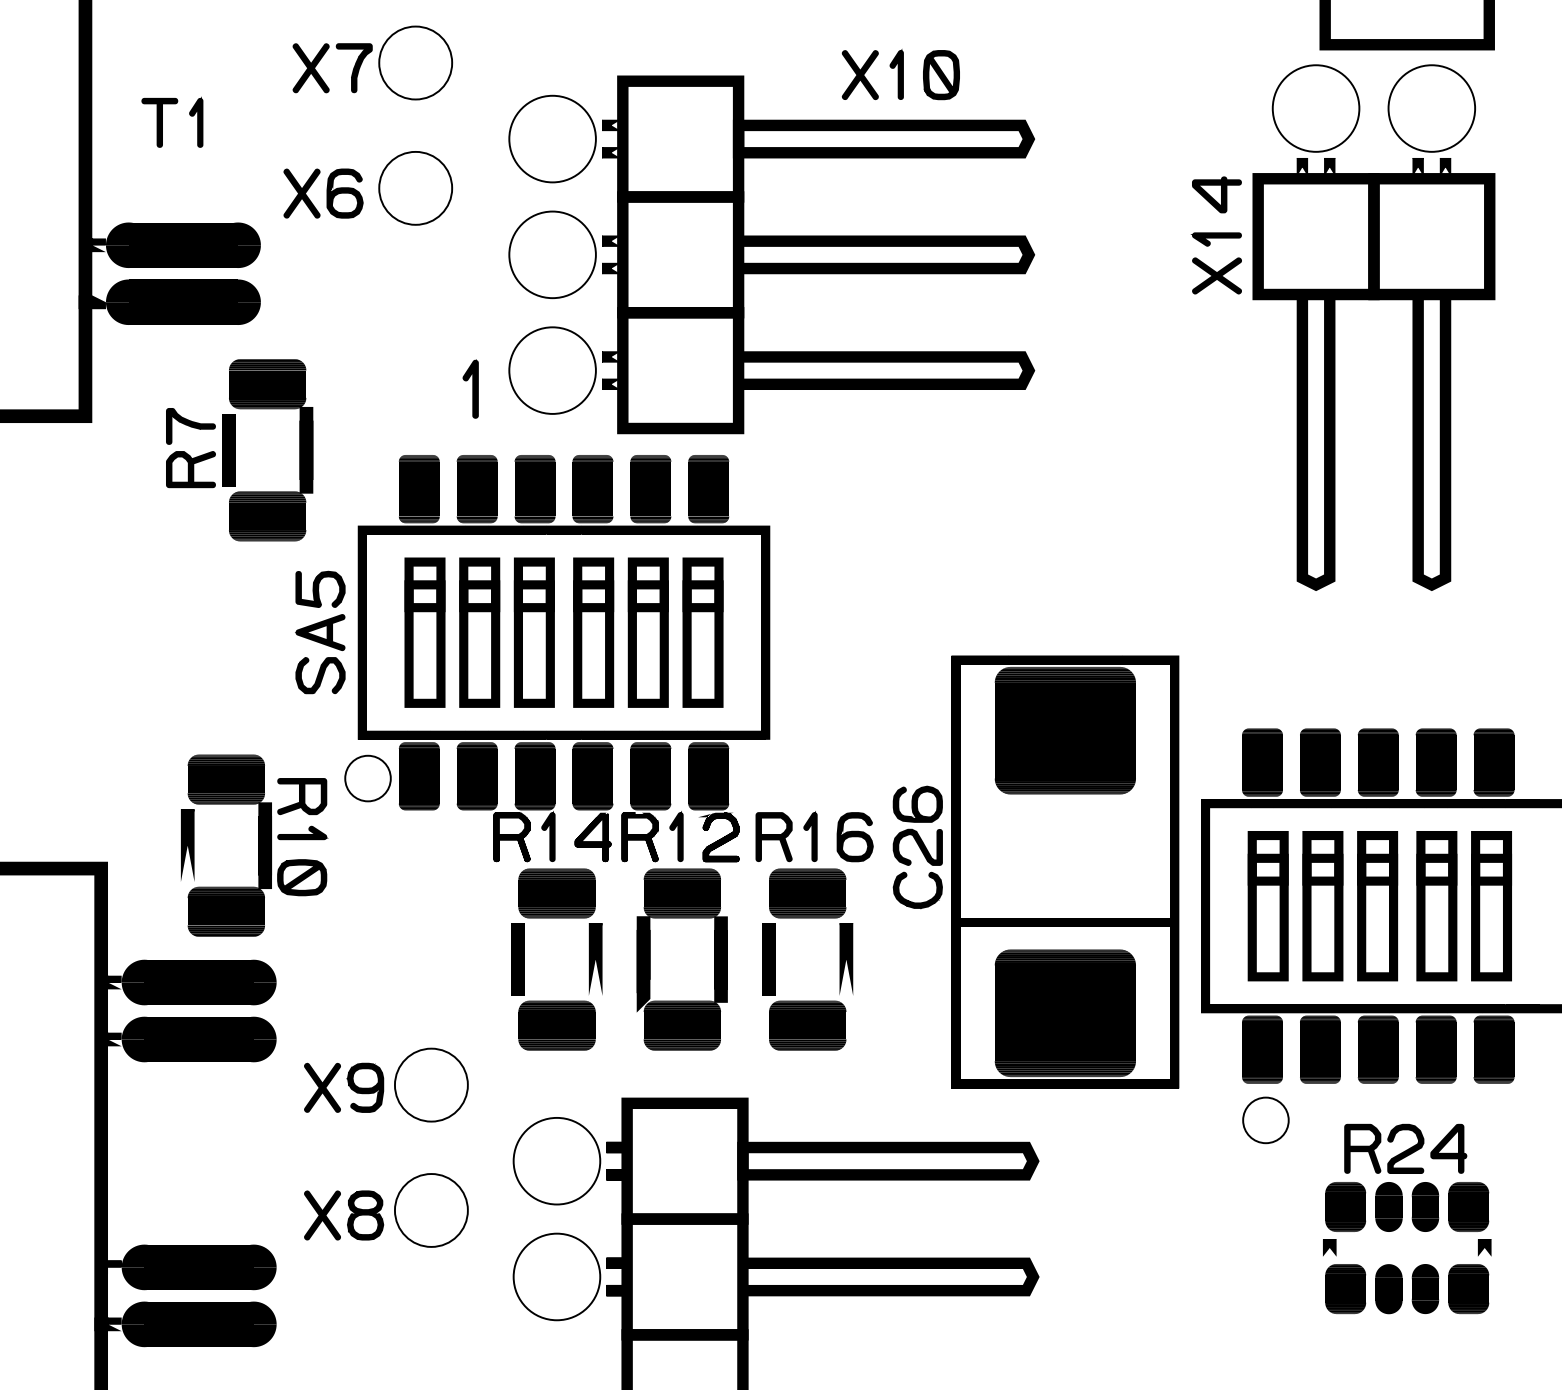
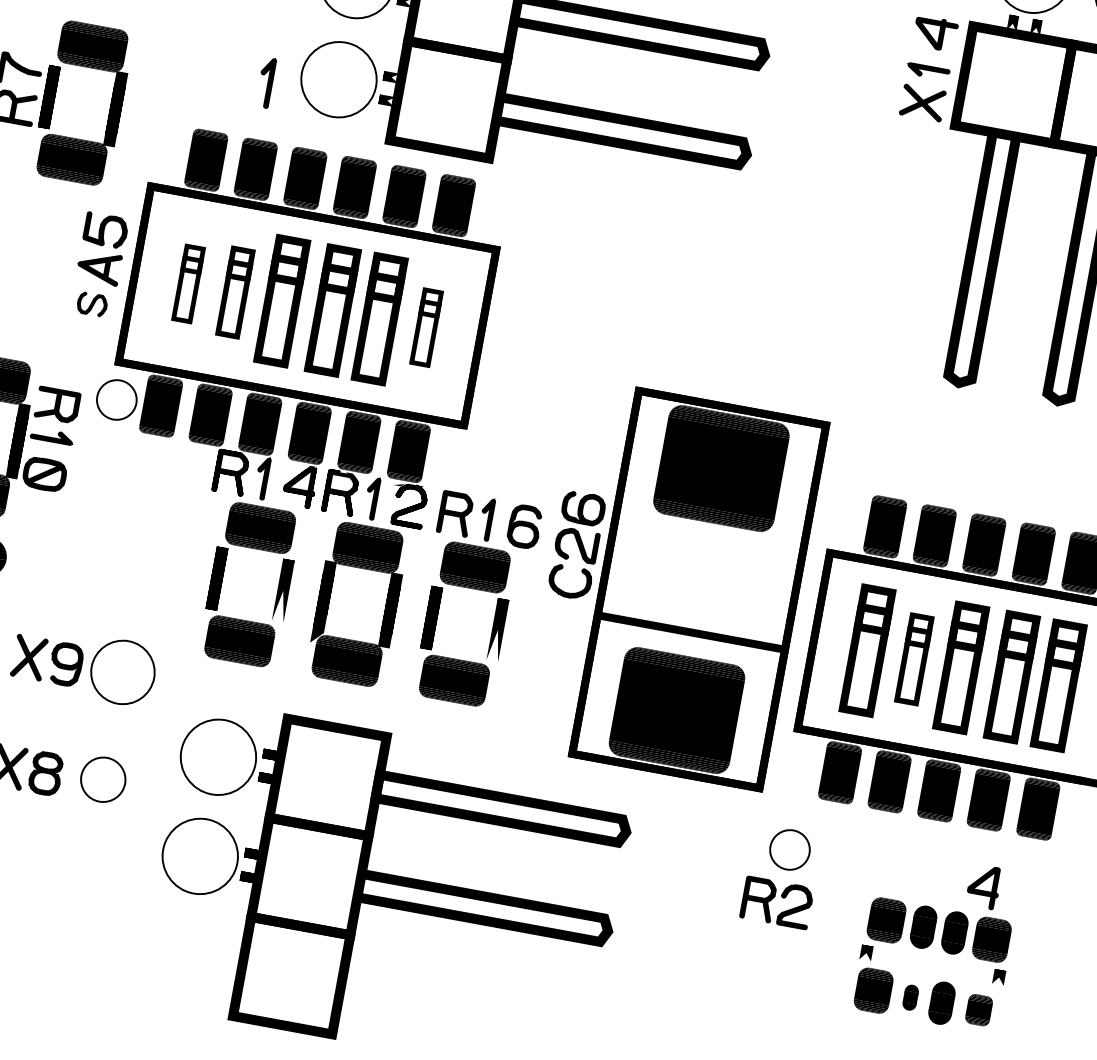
part: (424, 632) -> (188, 283), size x0.6
part: (479, 632) -> (235, 292), size x0.7
part: (702, 632) -> (426, 327), size x0.6
part: (320, 675) -> (92, 304), size x0.7
part: (1322, 906) -> (913, 659), size x0.7
part: (1265, 1120) -> (789, 849), moved
part: (1378, 1146) -> (772, 899), moved
part: (431, 1210) -> (103, 779), size x0.7
part: (1388, 1289) -> (910, 997), size x0.6
part: (1468, 1289) -> (978, 1010), size x0.7

